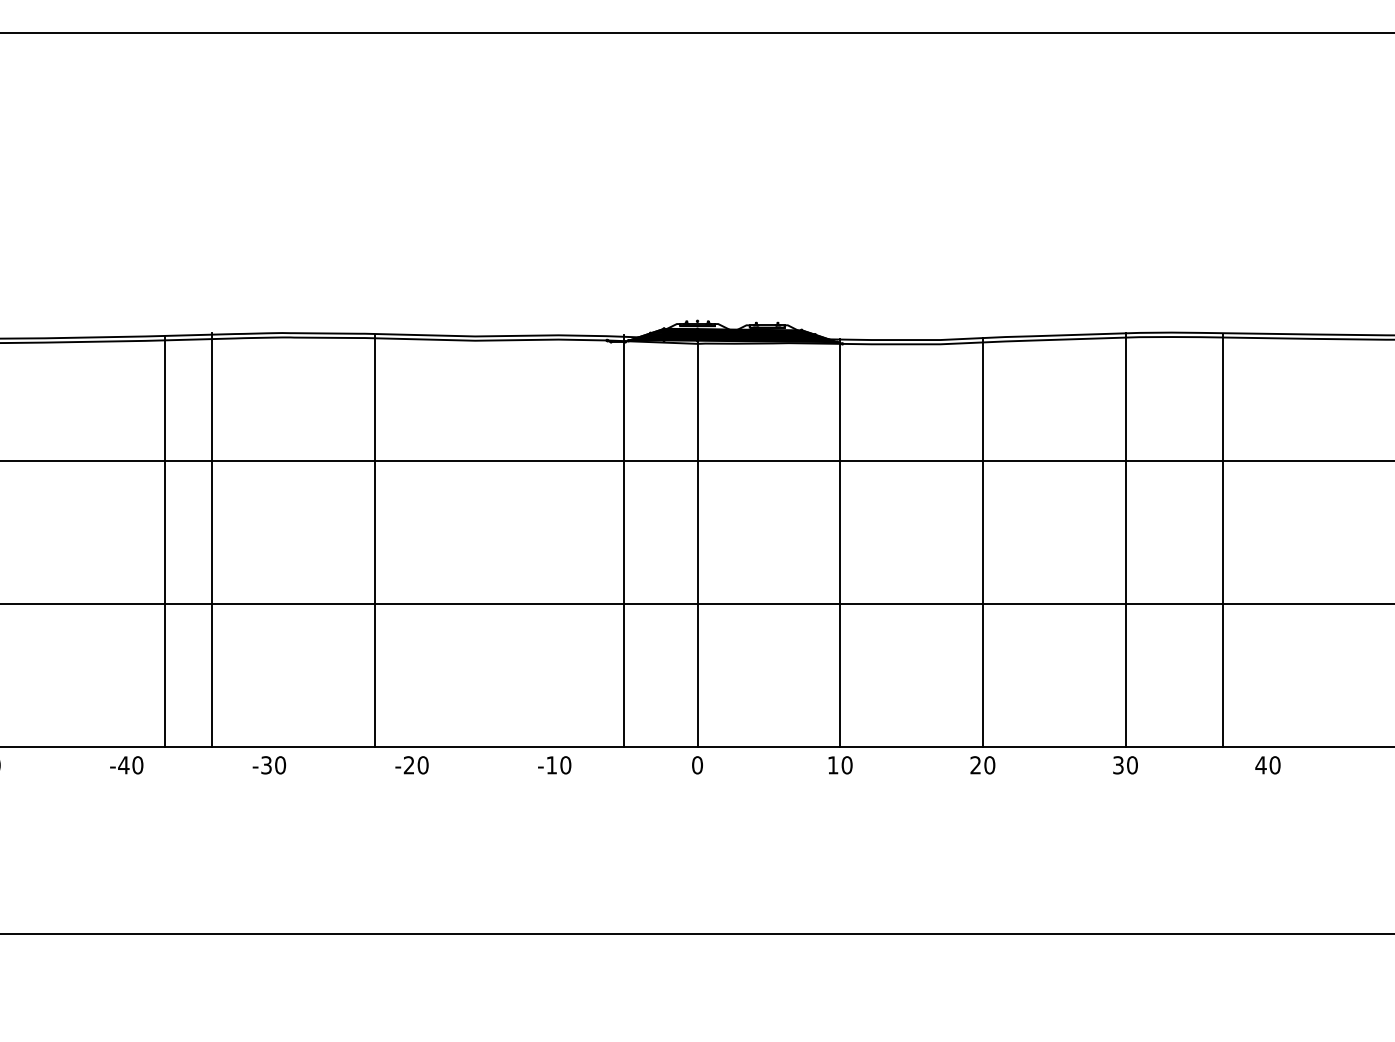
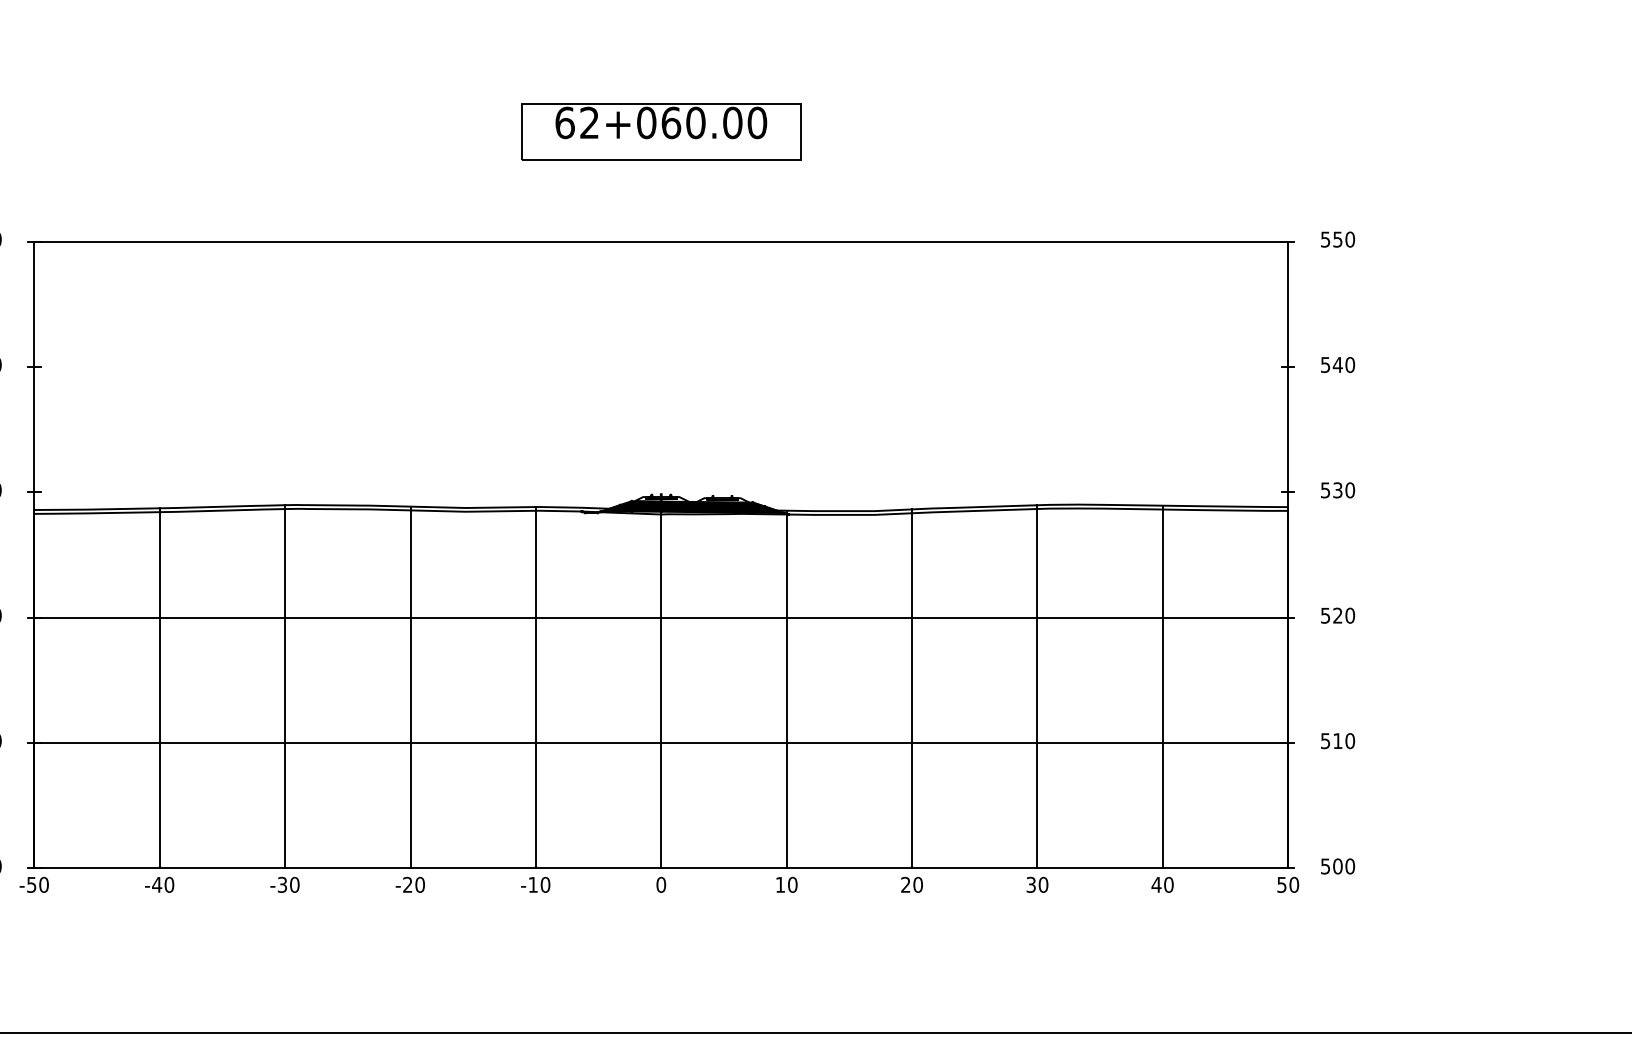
line: (211, 539) -> (285, 686), moved
line: (1222, 539) -> (1162, 686), moved
line: (374, 540) -> (410, 687), moved
line: (623, 540) -> (535, 687), moved
line: (164, 541) -> (159, 688), moved

